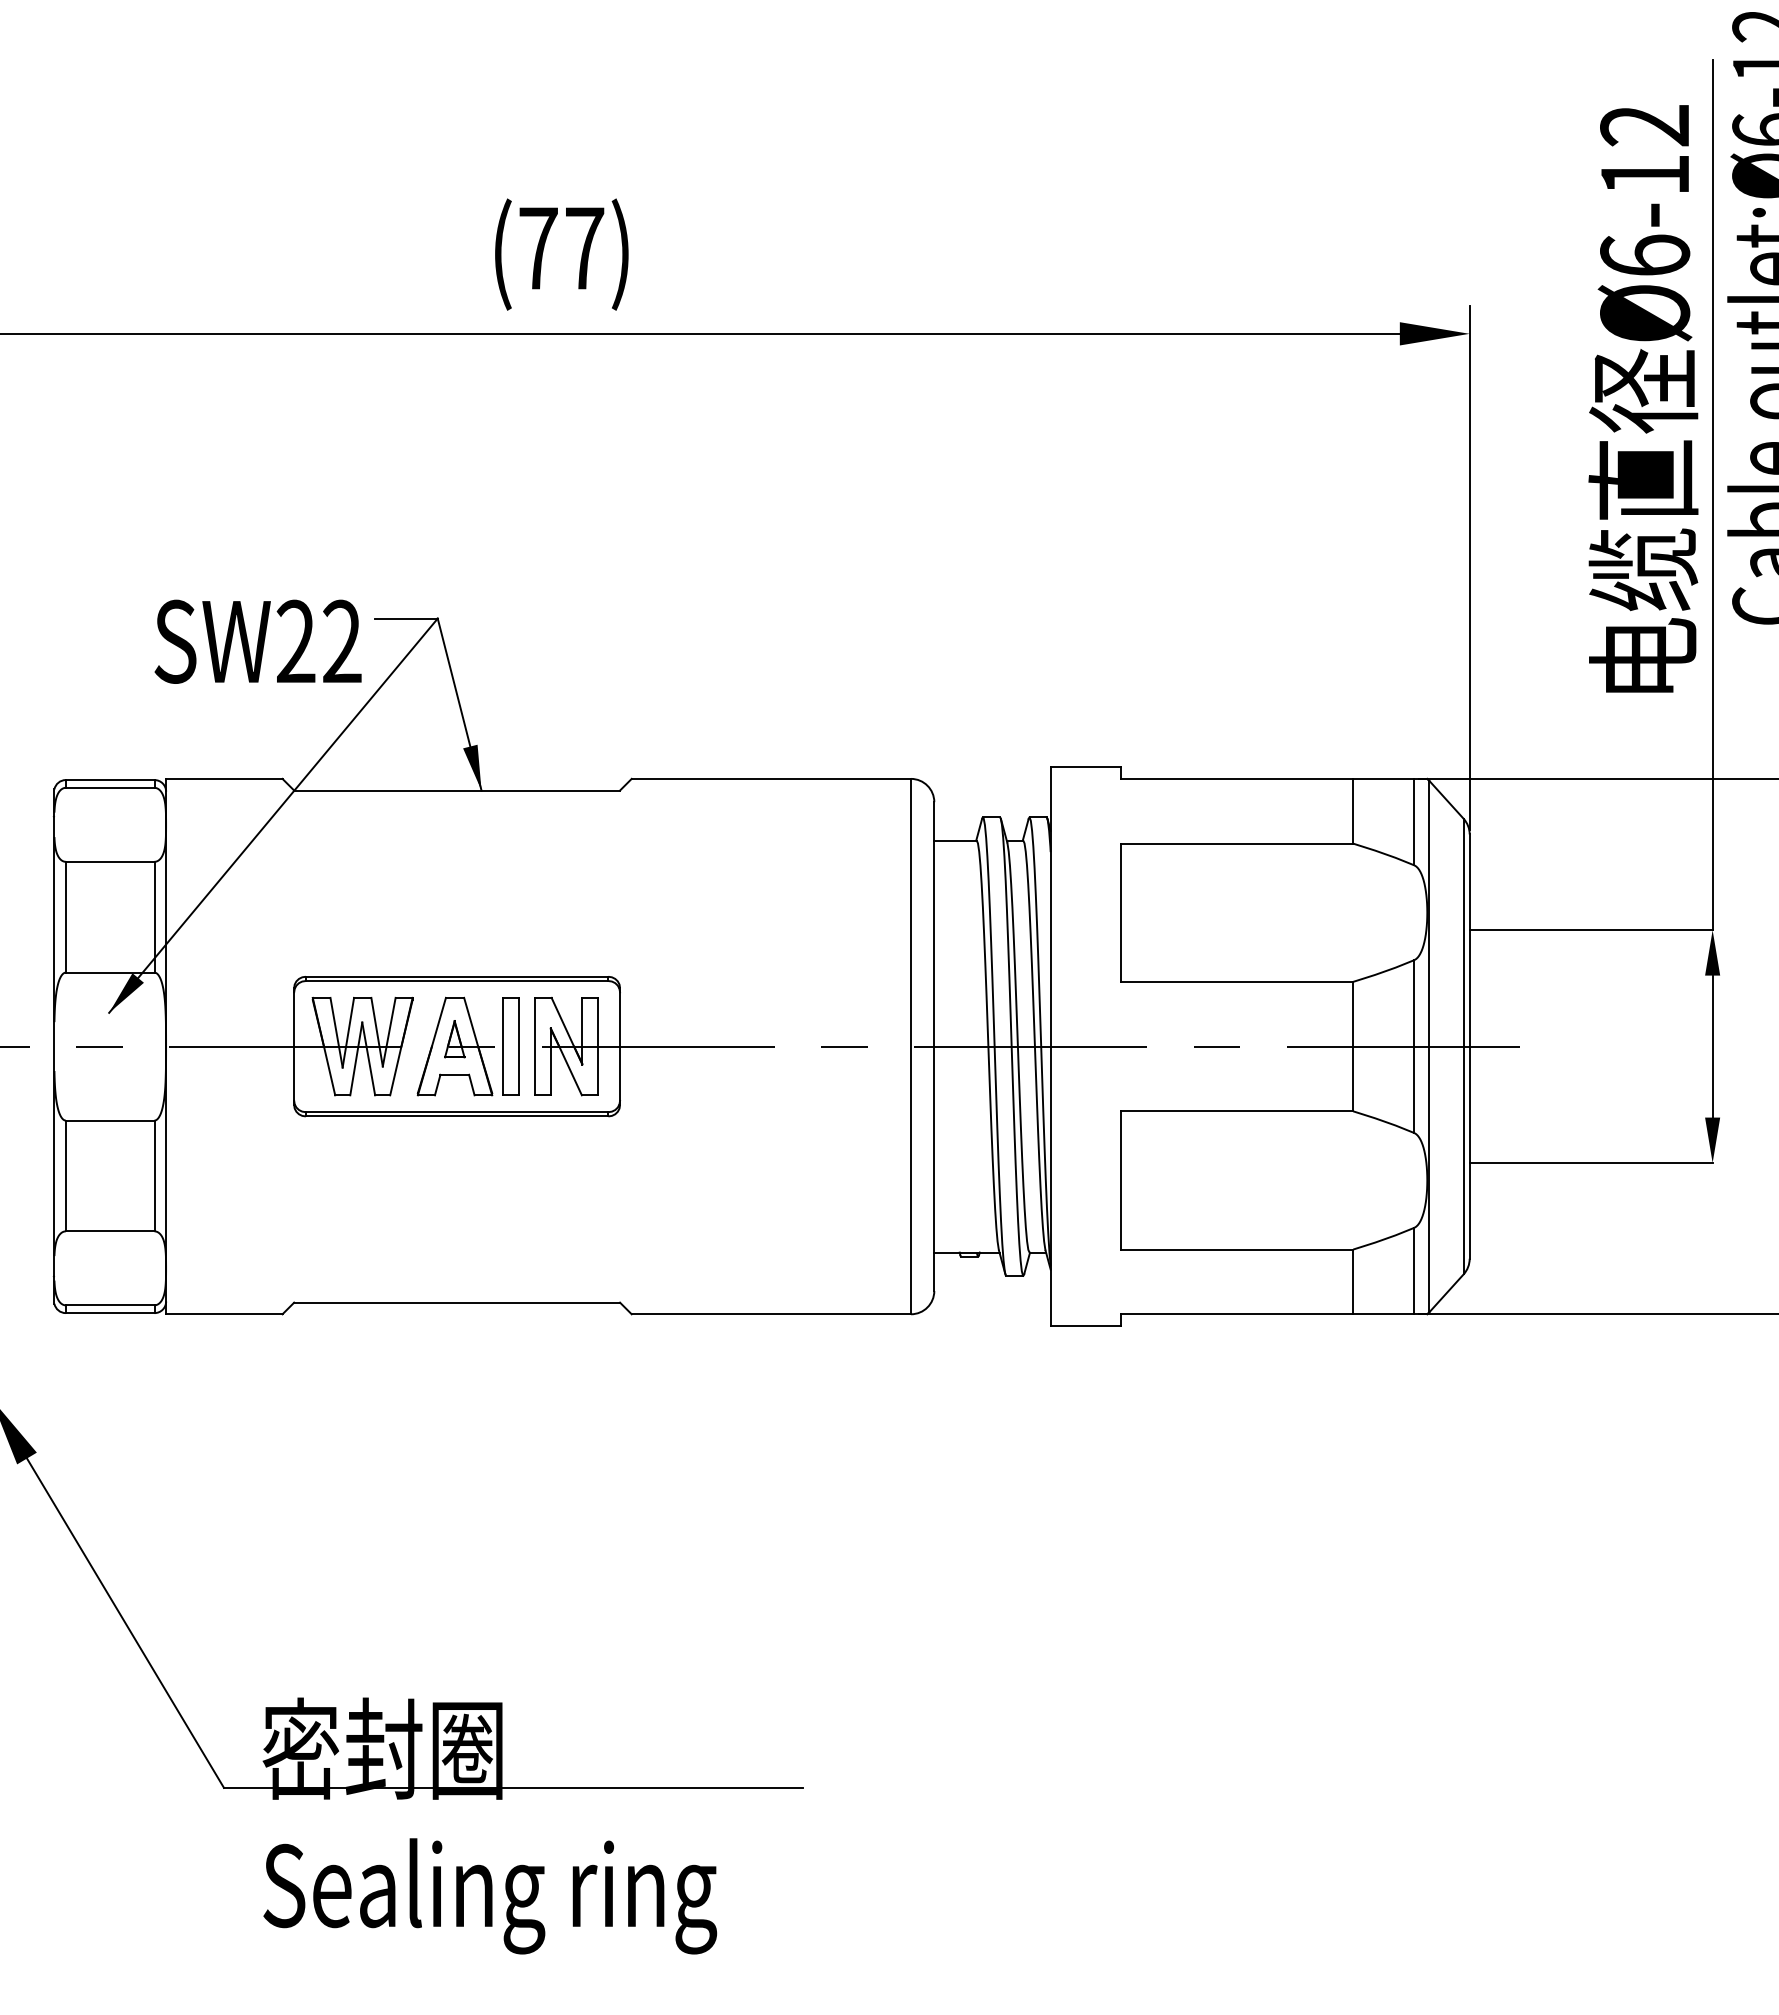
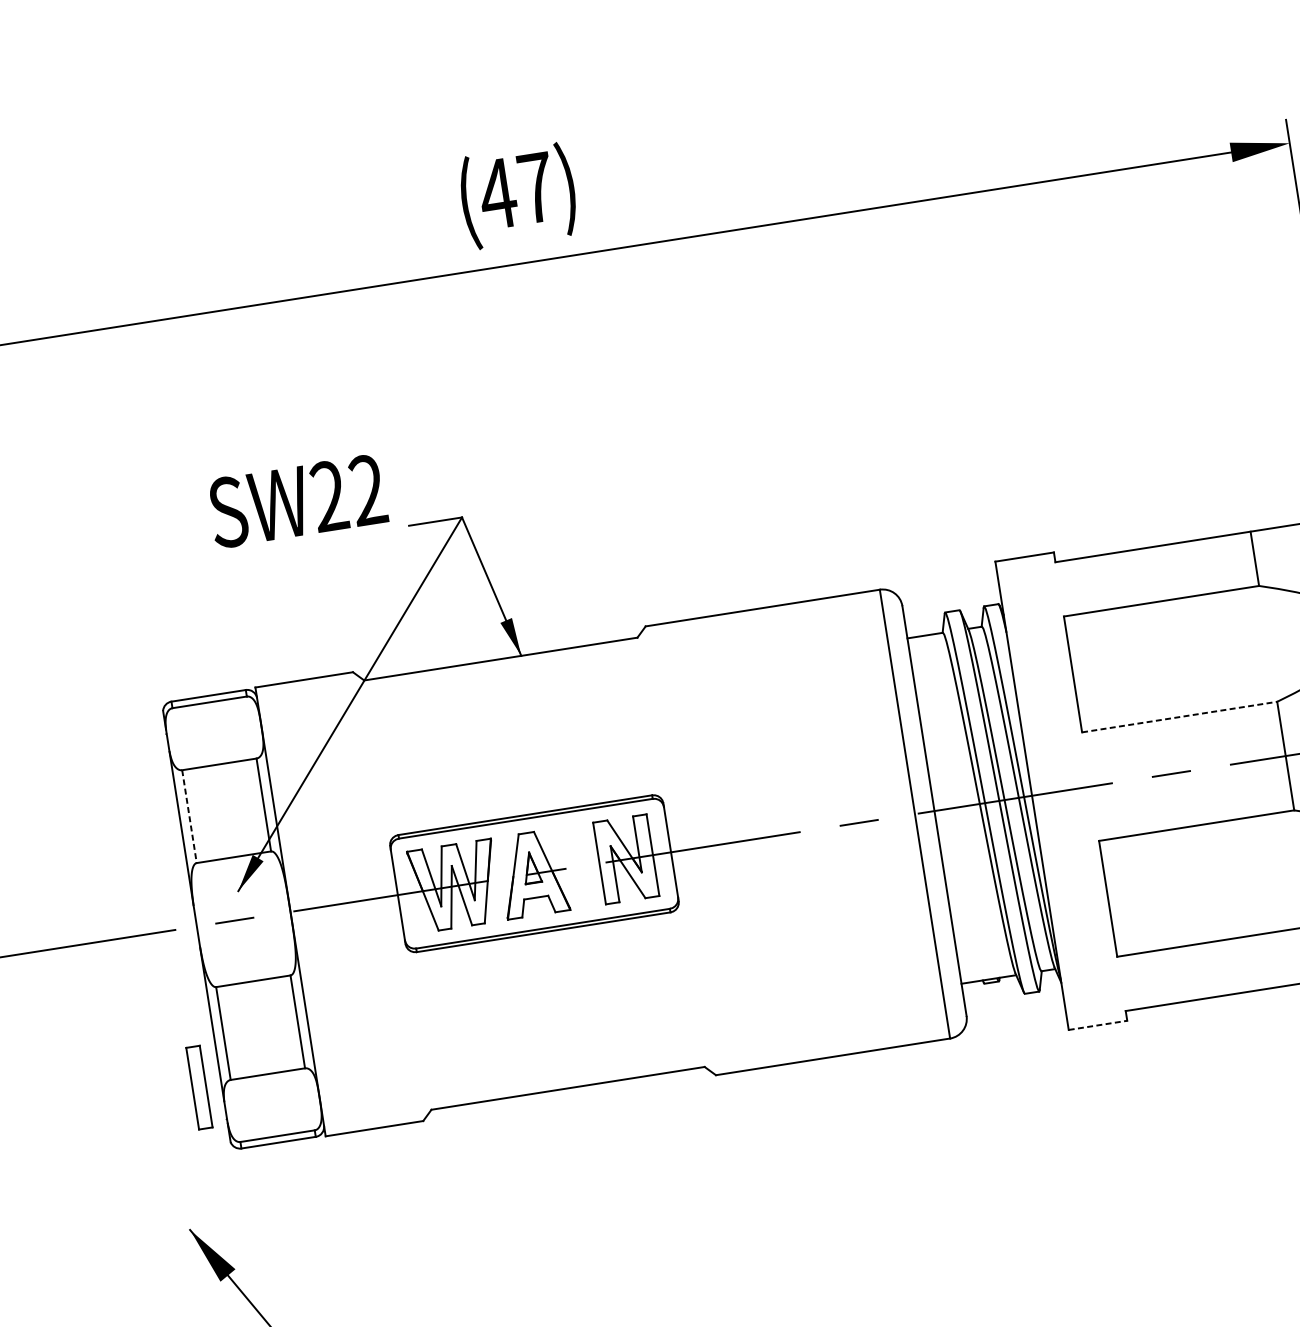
text: (538, 248) -> (497, 194), (77) -> (47)
text: (257, 641) -> (296, 501), moved
line: (65, 917) -> (189, 816), solid -> dashed
line: (1237, 981) -> (1180, 716), solid -> dashed
part: (510, 1046) -> (199, 1087), moved
line: (1085, 1325) -> (1097, 1025), solid -> dashed

